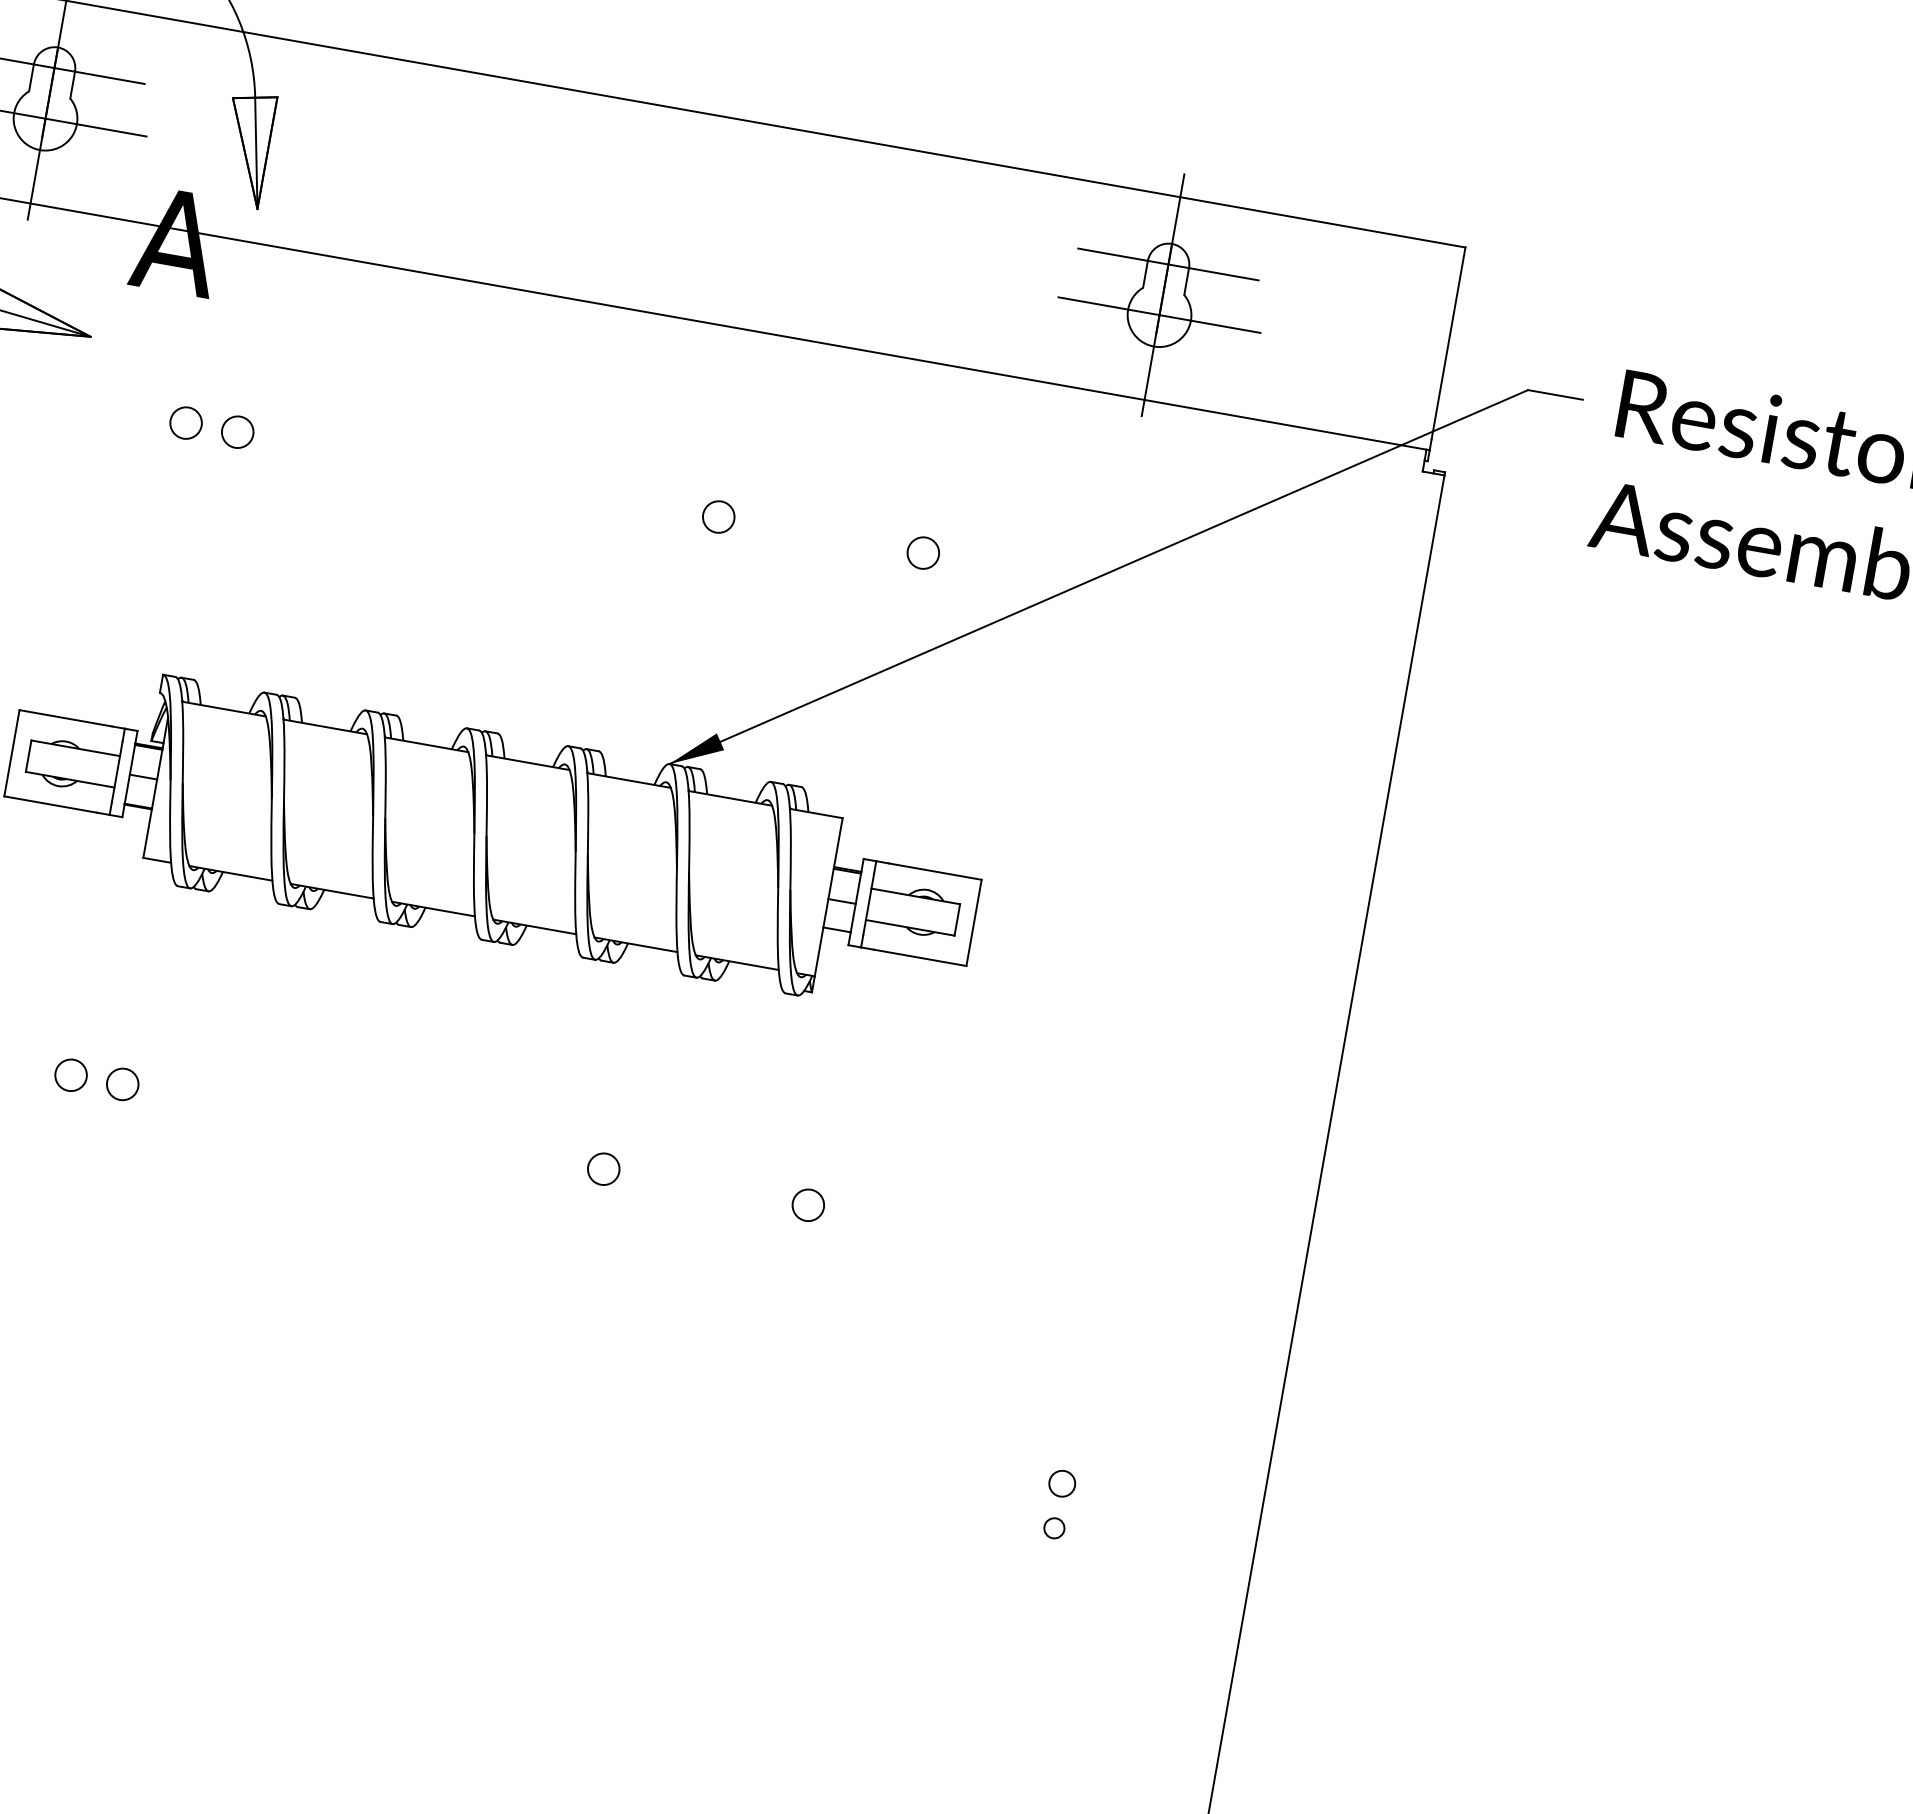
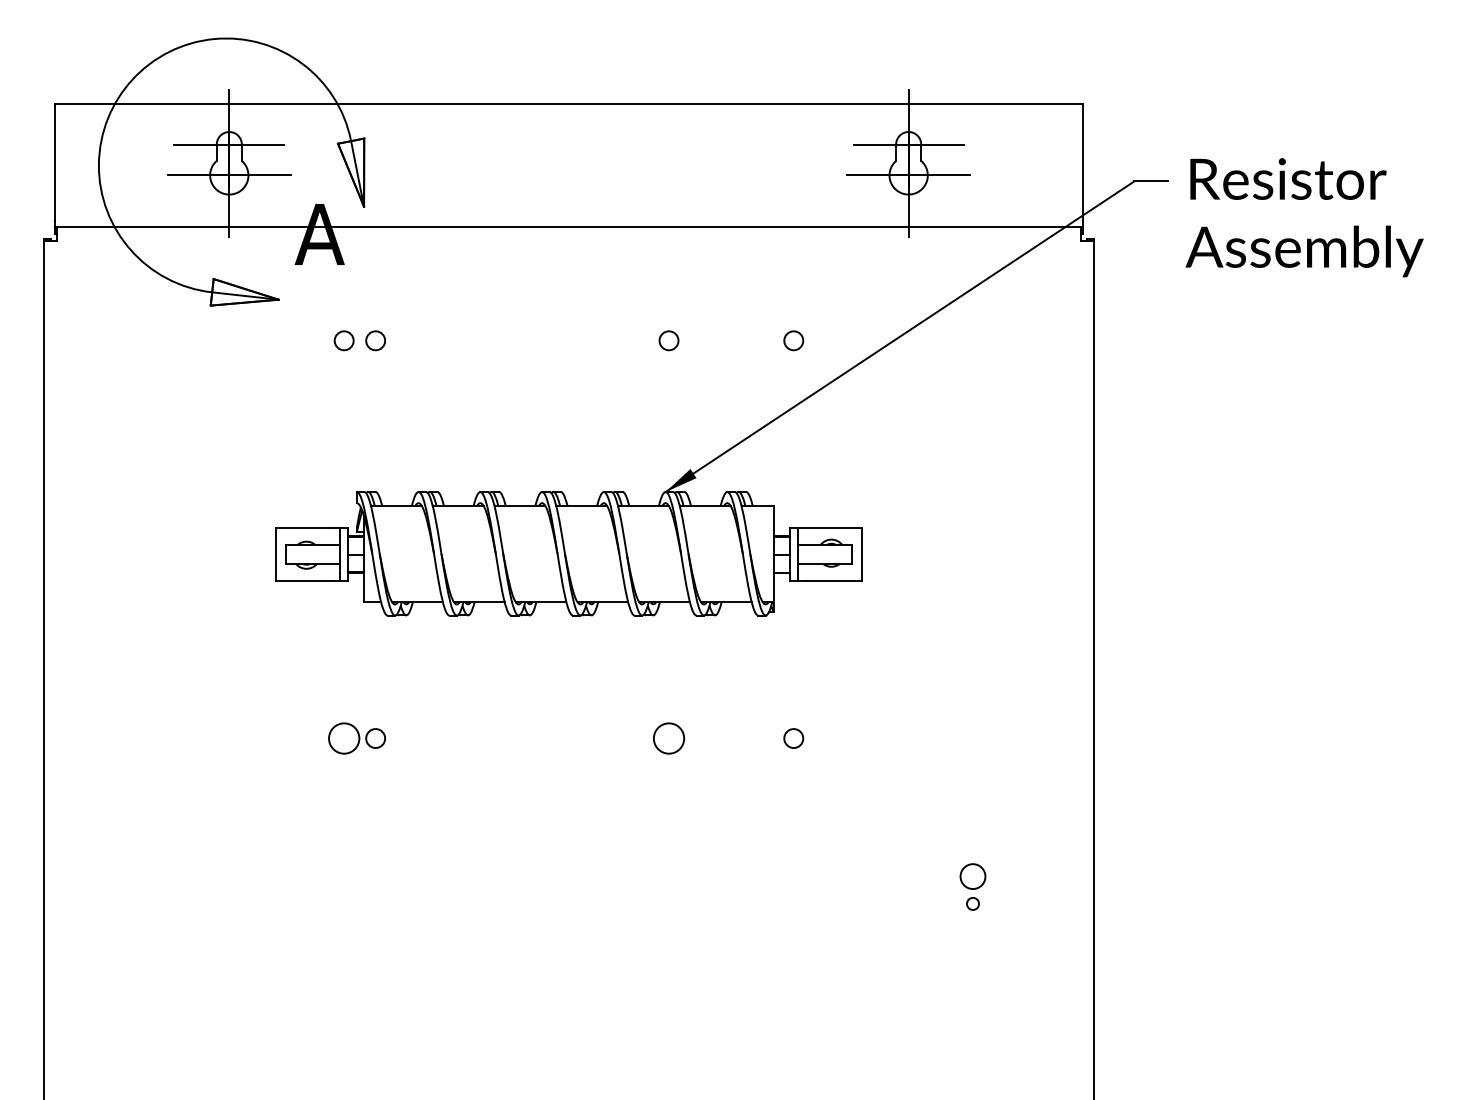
circle: (69, 1075) -> (343, 738), size x1.6
circle: (602, 1169) -> (668, 738), size x1.6
circle: (1061, 1483) -> (972, 876), size x1.6

